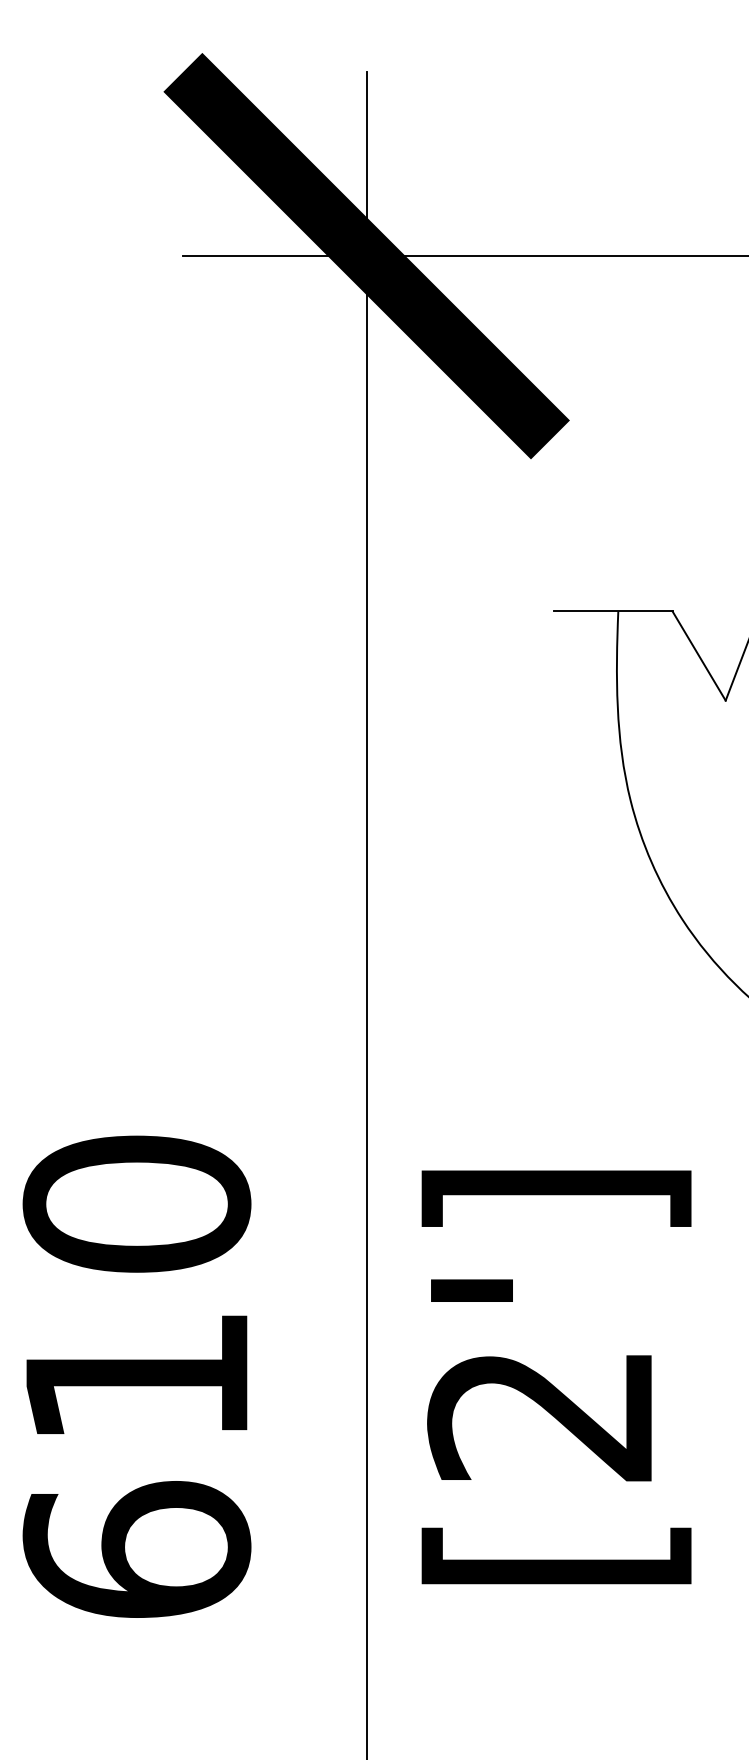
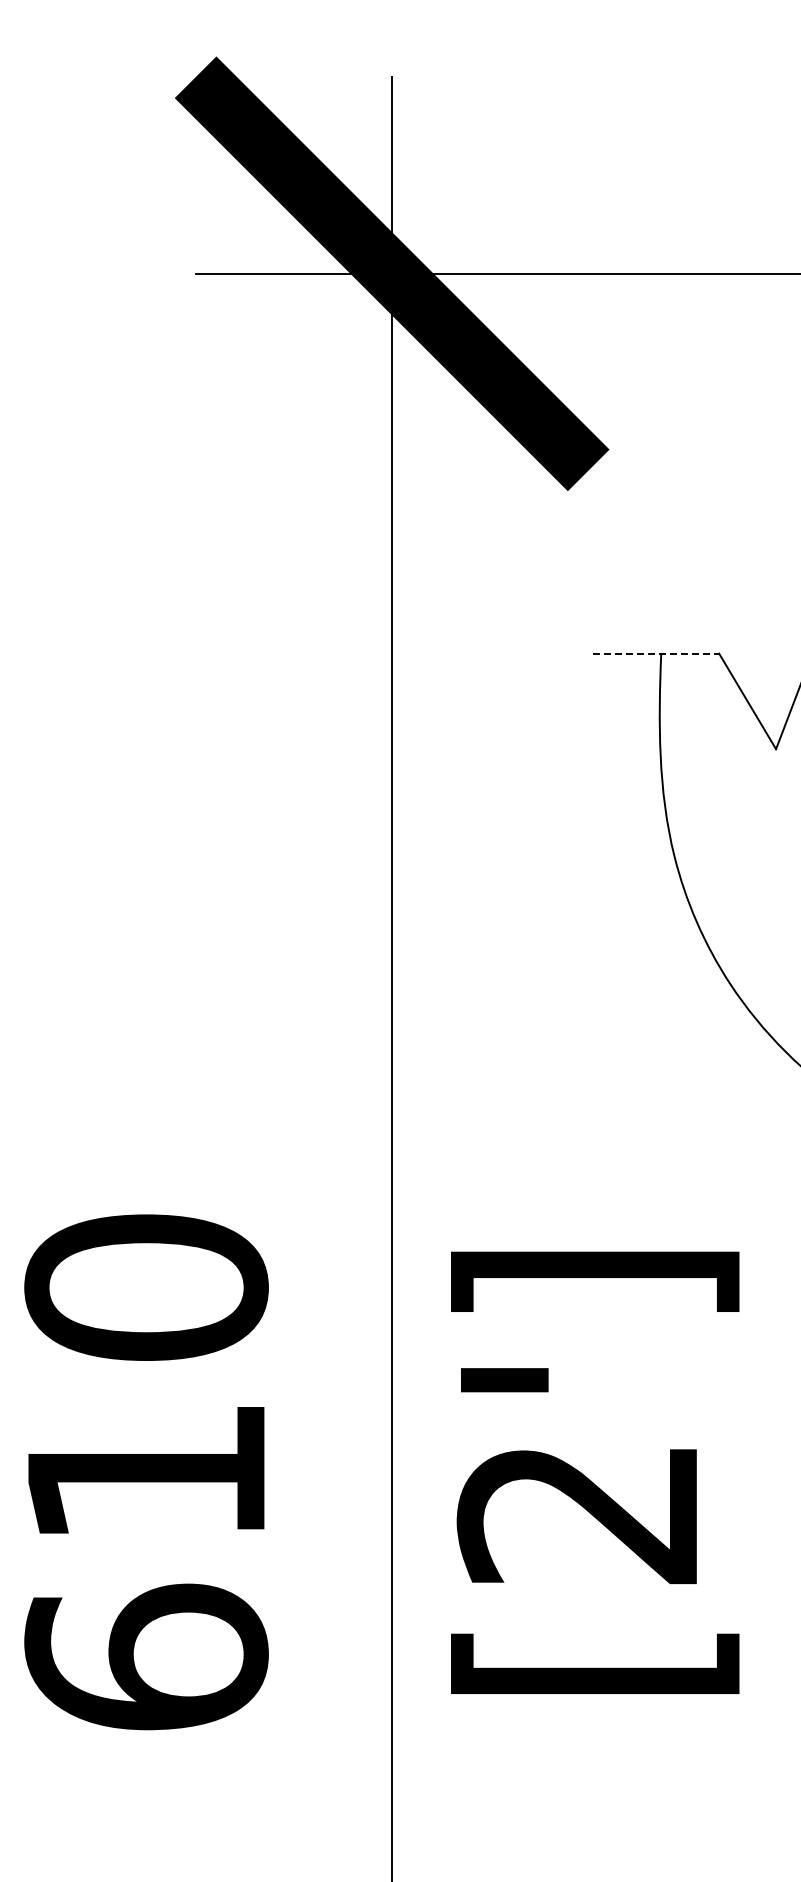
line: (613, 611) -> (656, 653), solid -> dashed

